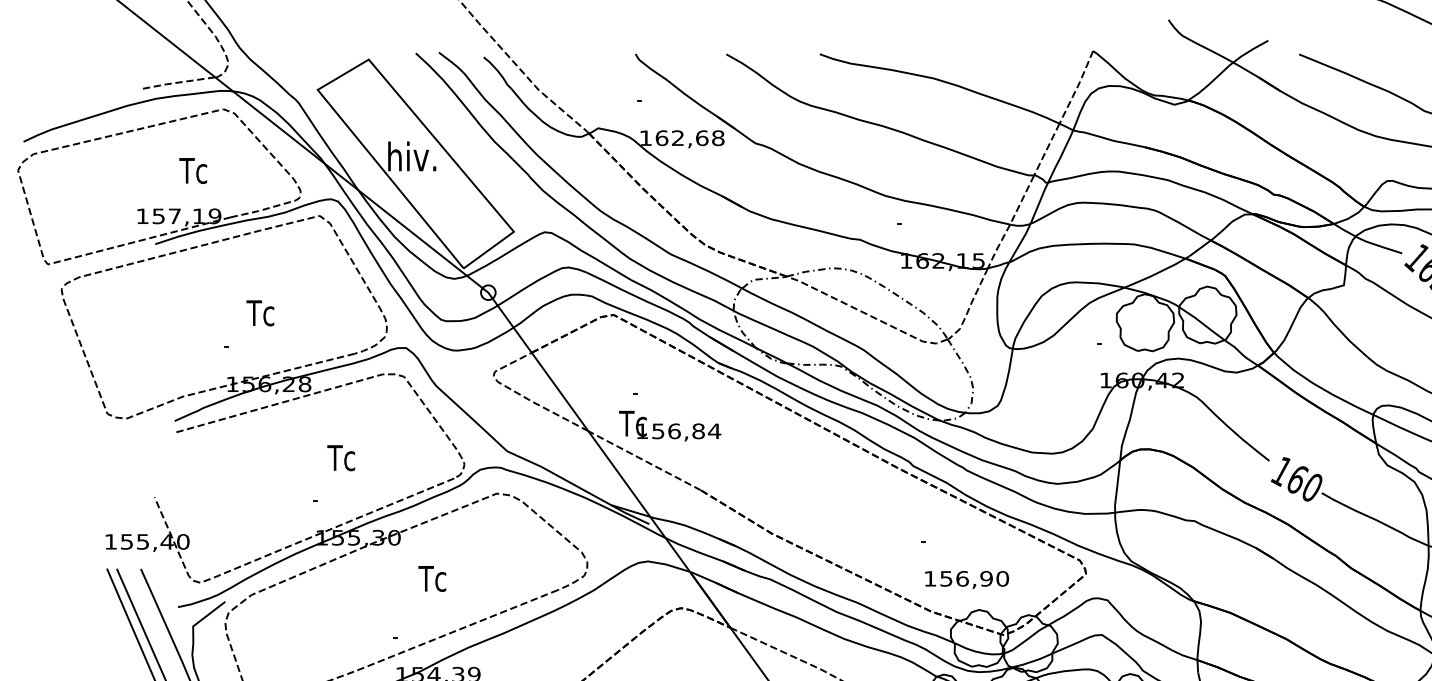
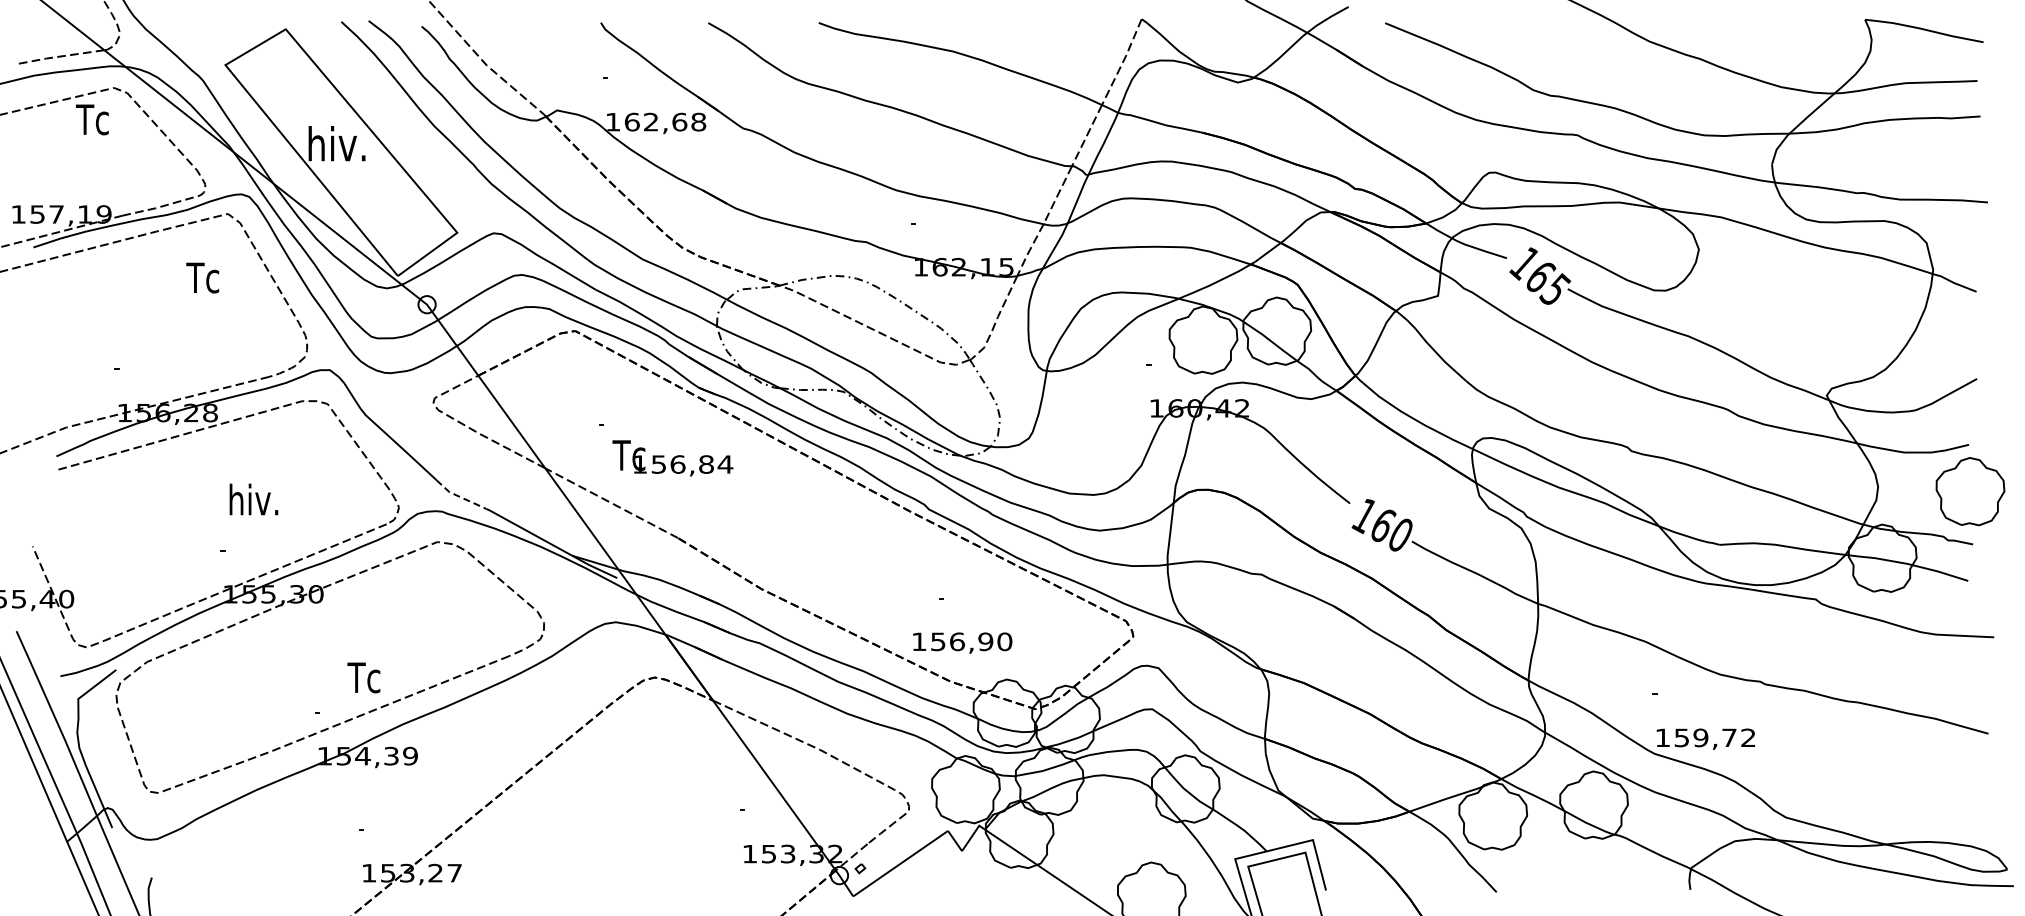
text: (193, 170) -> (92, 119), moved
text: (260, 312) -> (202, 277), moved
text: (669, 426) -> (672, 458), moved
line: (518, 455) -> (462, 497), solid -> dashed
text: (341, 457) -> (253, 499), Tc -> hiv.
text: (432, 578) -> (363, 677), moved
text: (966, 579) -> (962, 642), moved

